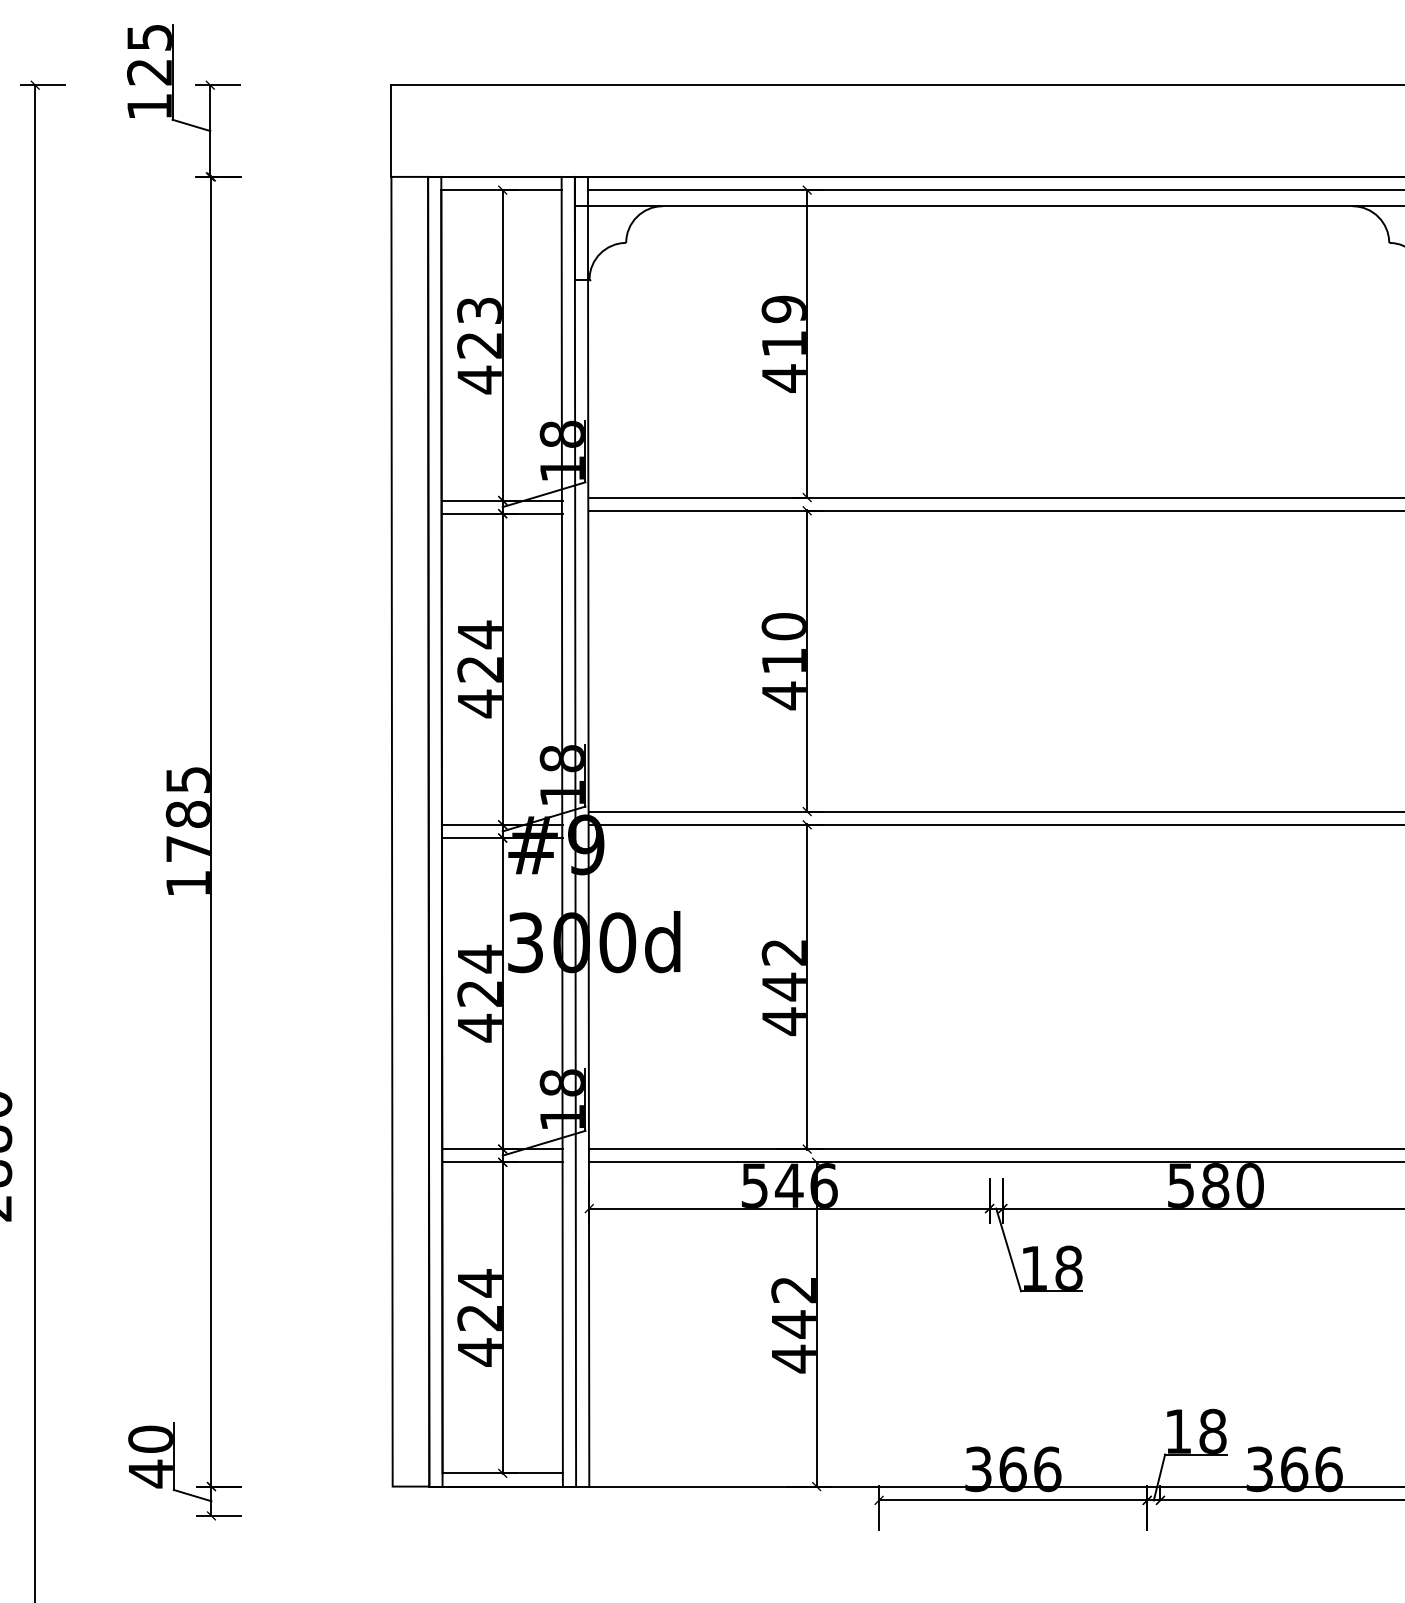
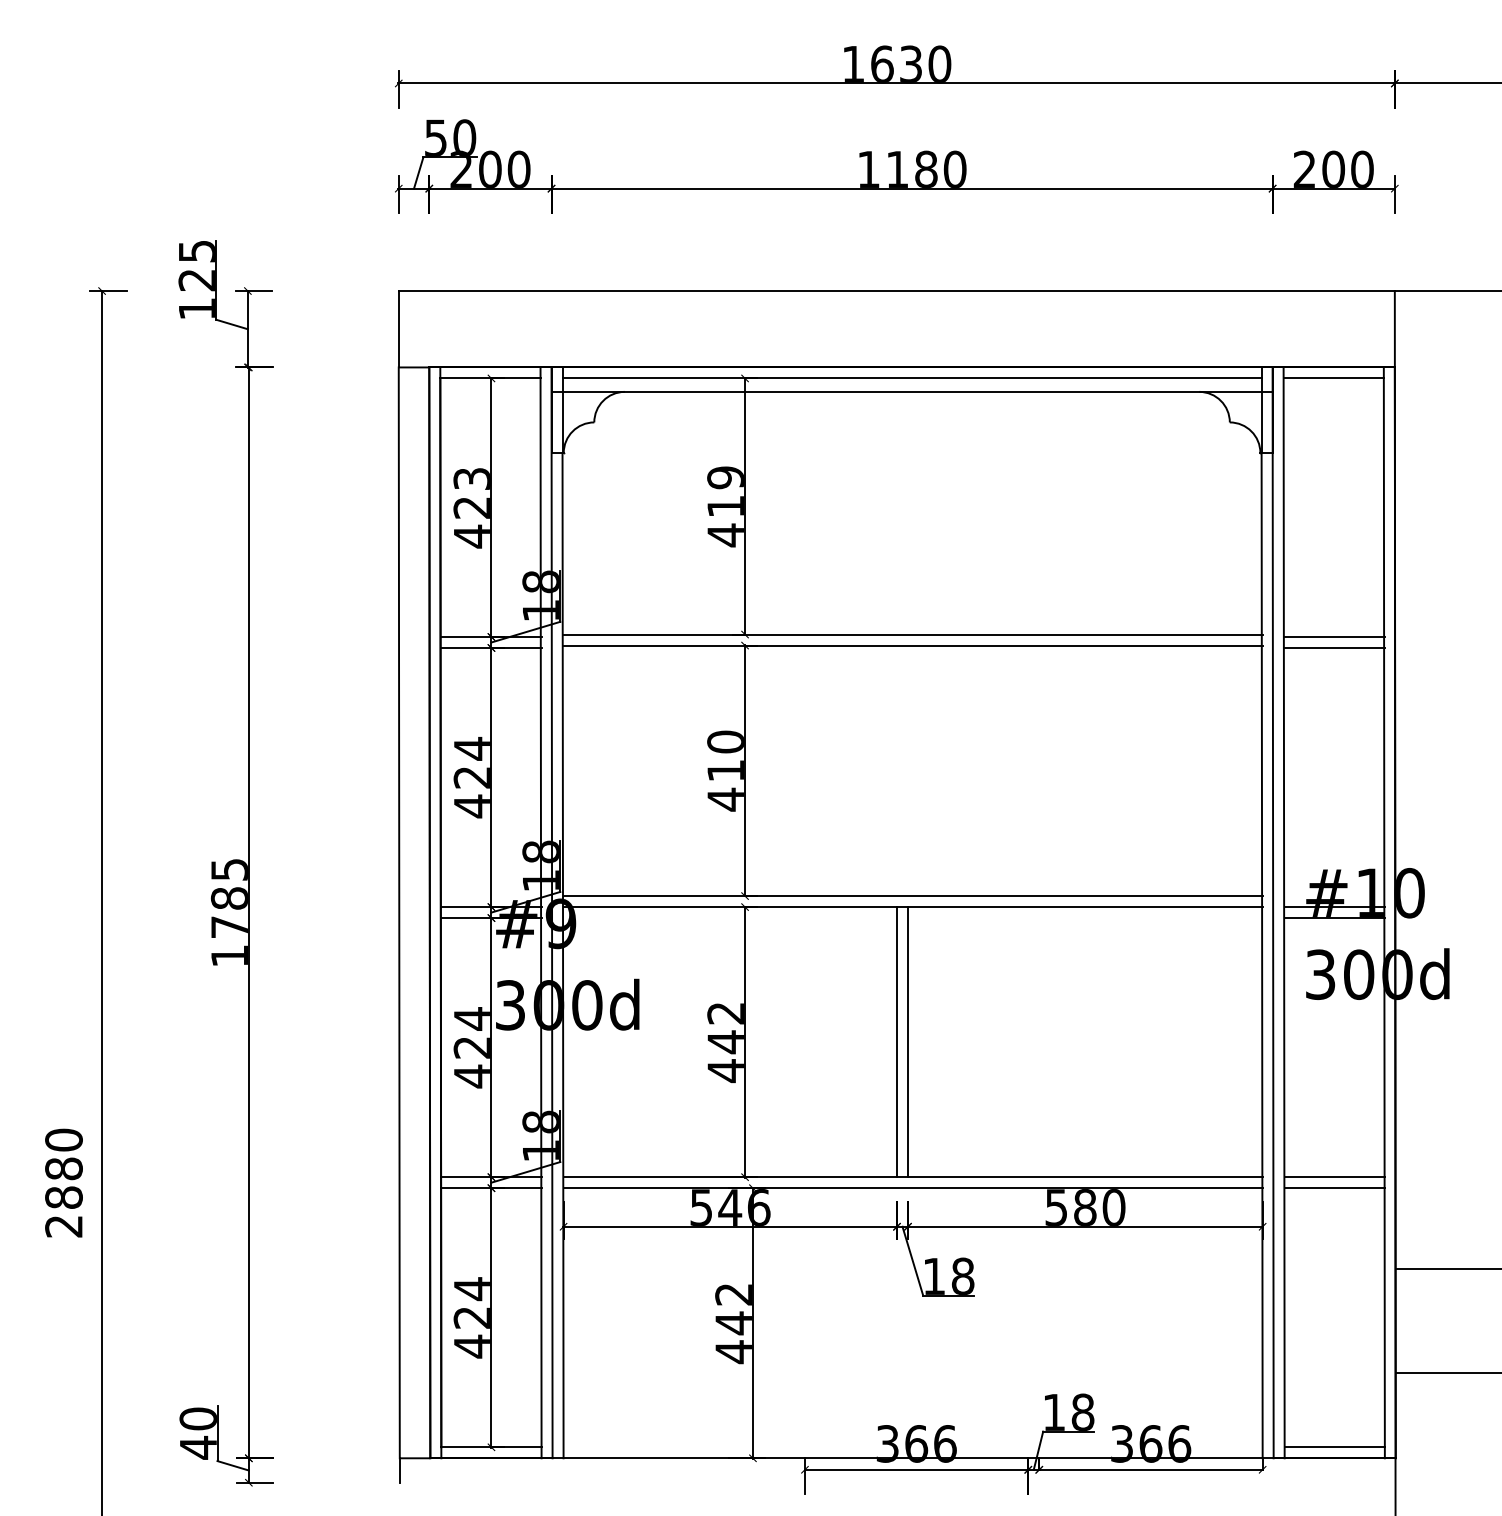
line: (990, 987) -> (897, 1042), added
line: (1003, 987) -> (908, 1042), added
line: (392, 1501) -> (399, 1470), added

